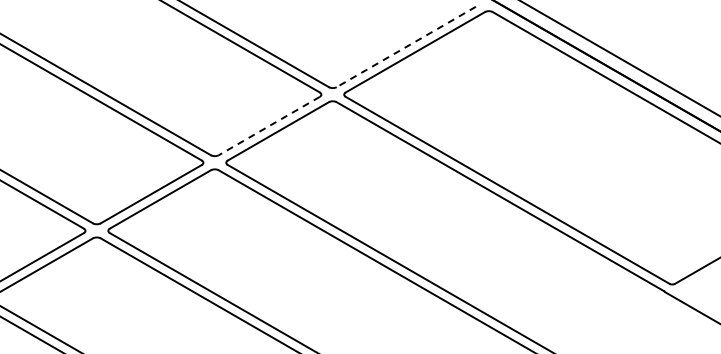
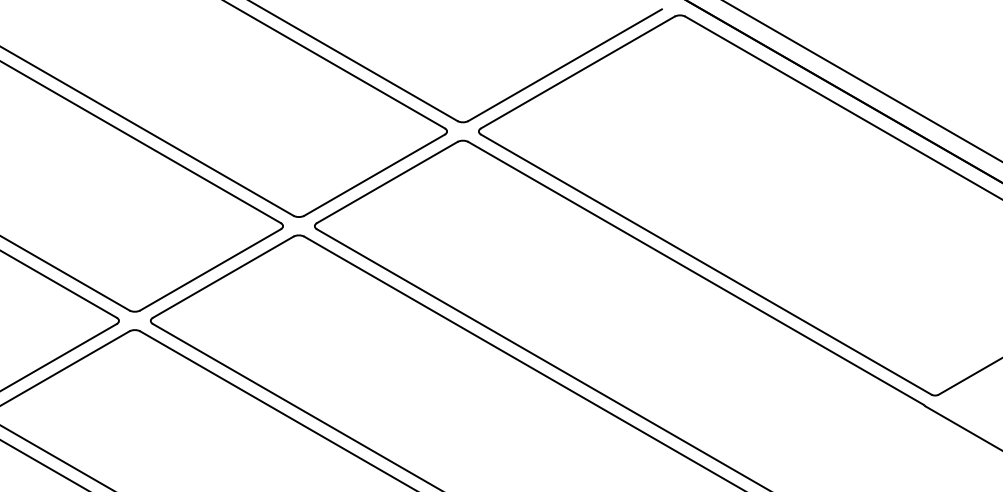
line: (405, 47) -> (564, 65), dashed -> solid
line: (268, 126) -> (373, 175), dashed -> solid

